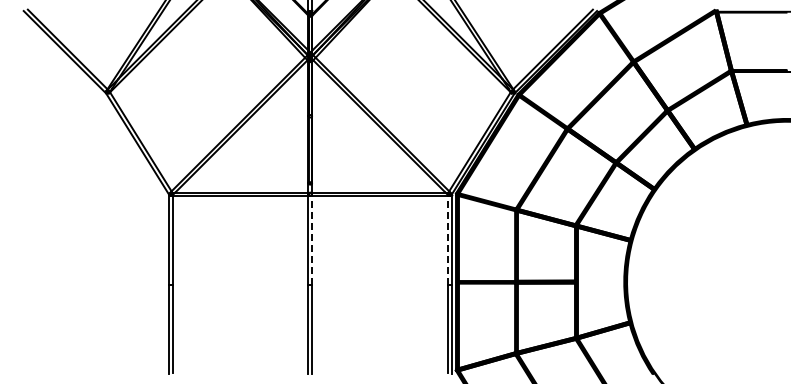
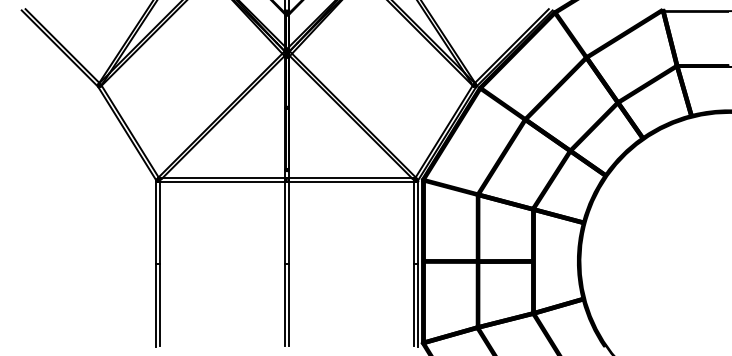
line: (312, 239) -> (289, 221), dashed -> solid
line: (447, 239) -> (414, 221), dashed -> solid

